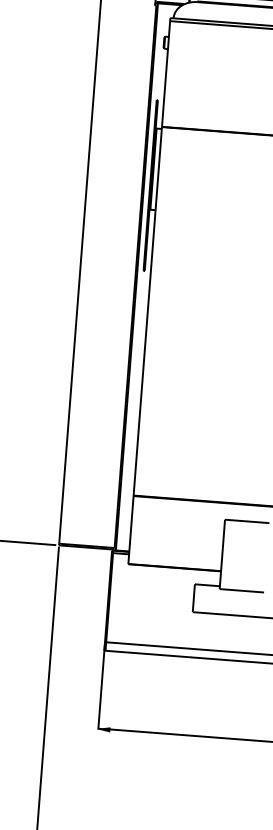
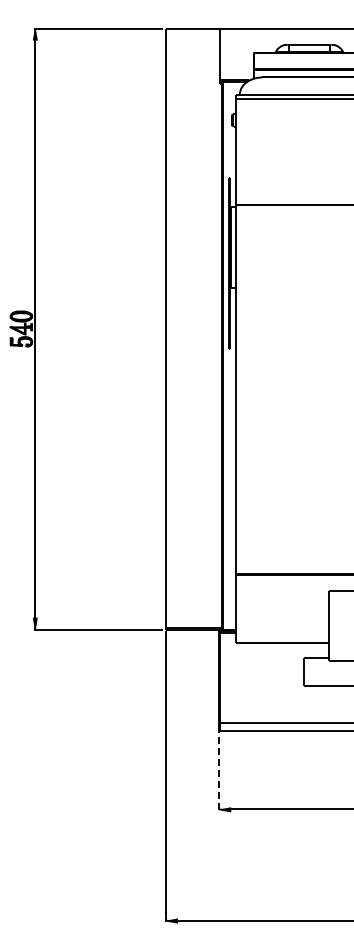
line: (101, 687) -> (219, 768), solid -> dashed

